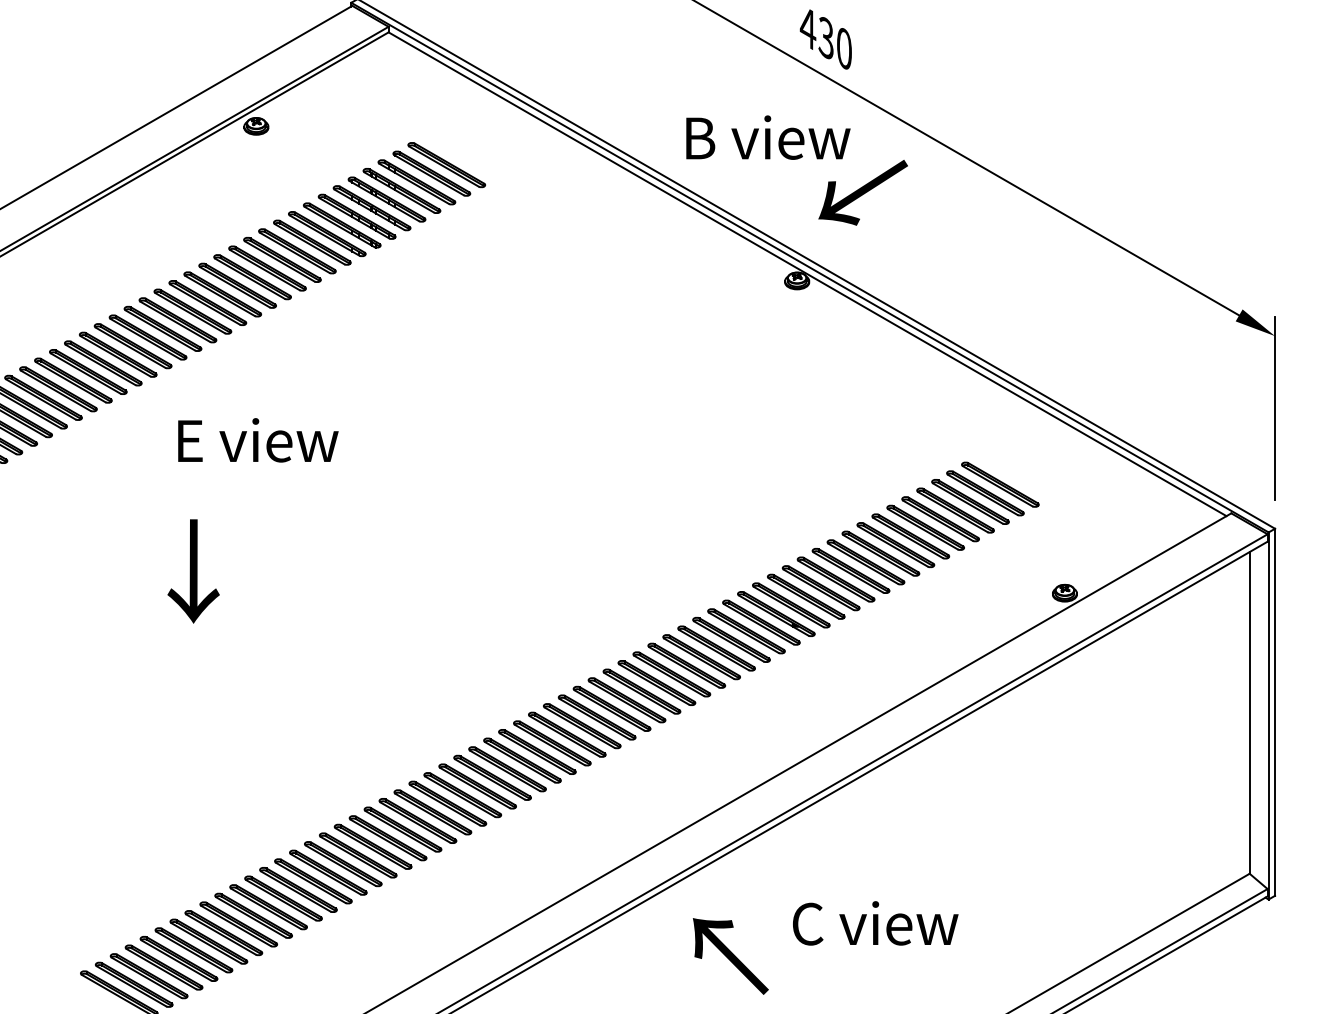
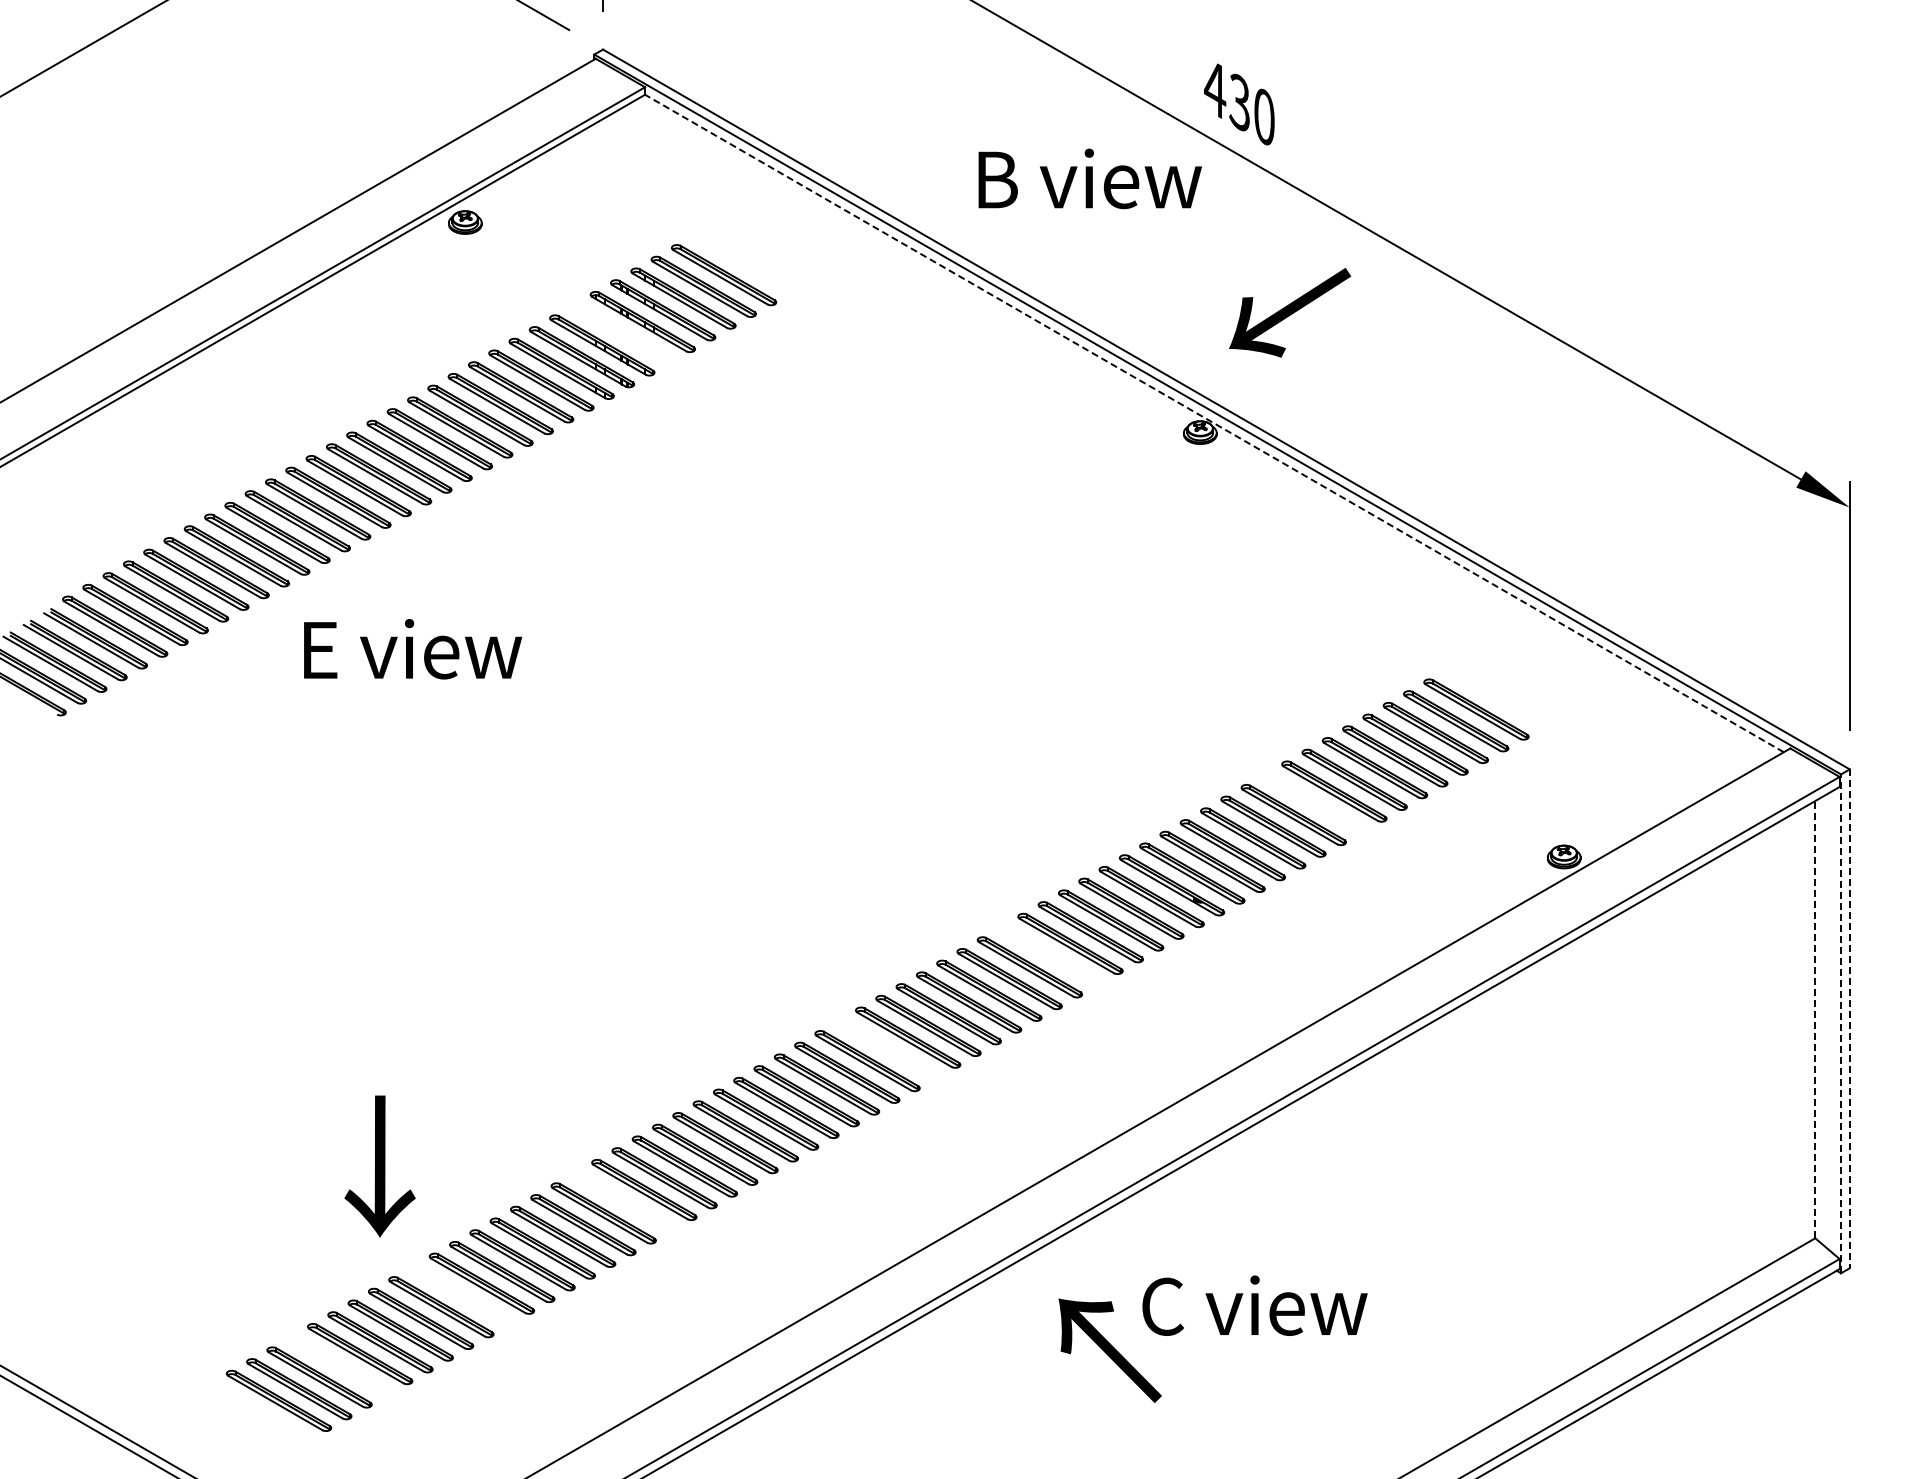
text: (767, 137) -> (1089, 178), moved
part: (372, 208) -> (622, 333), removed
line: (807, 274) -> (1214, 423), solid -> dashed
text: (258, 440) -> (413, 649), moved
part: (881, 553) -> (1314, 803), removed
text: (193, 571) -> (379, 1166), moved
part: (686, 665) -> (1050, 955), removed
line: (1249, 712) -> (1815, 1019), solid -> dashed
line: (1274, 712) -> (1849, 1019), solid -> dashed
line: (1268, 715) -> (1841, 1023), solid -> dashed
part: (567, 734) -> (887, 1049), removed
part: (373, 846) -> (624, 1201), removed
part: (253, 915) -> (461, 1295), removed
text: (875, 923) -> (1254, 1305), moved
part: (163, 967) -> (339, 1365), removed

